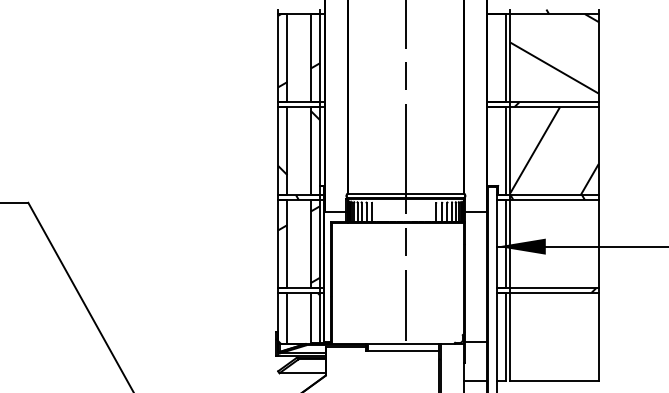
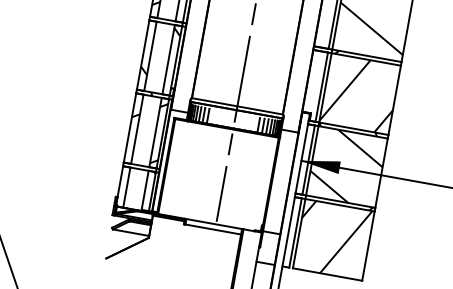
hatch: (554, 243) -> (346, 166), added
hatch: (552, 336) -> (332, 239), added

